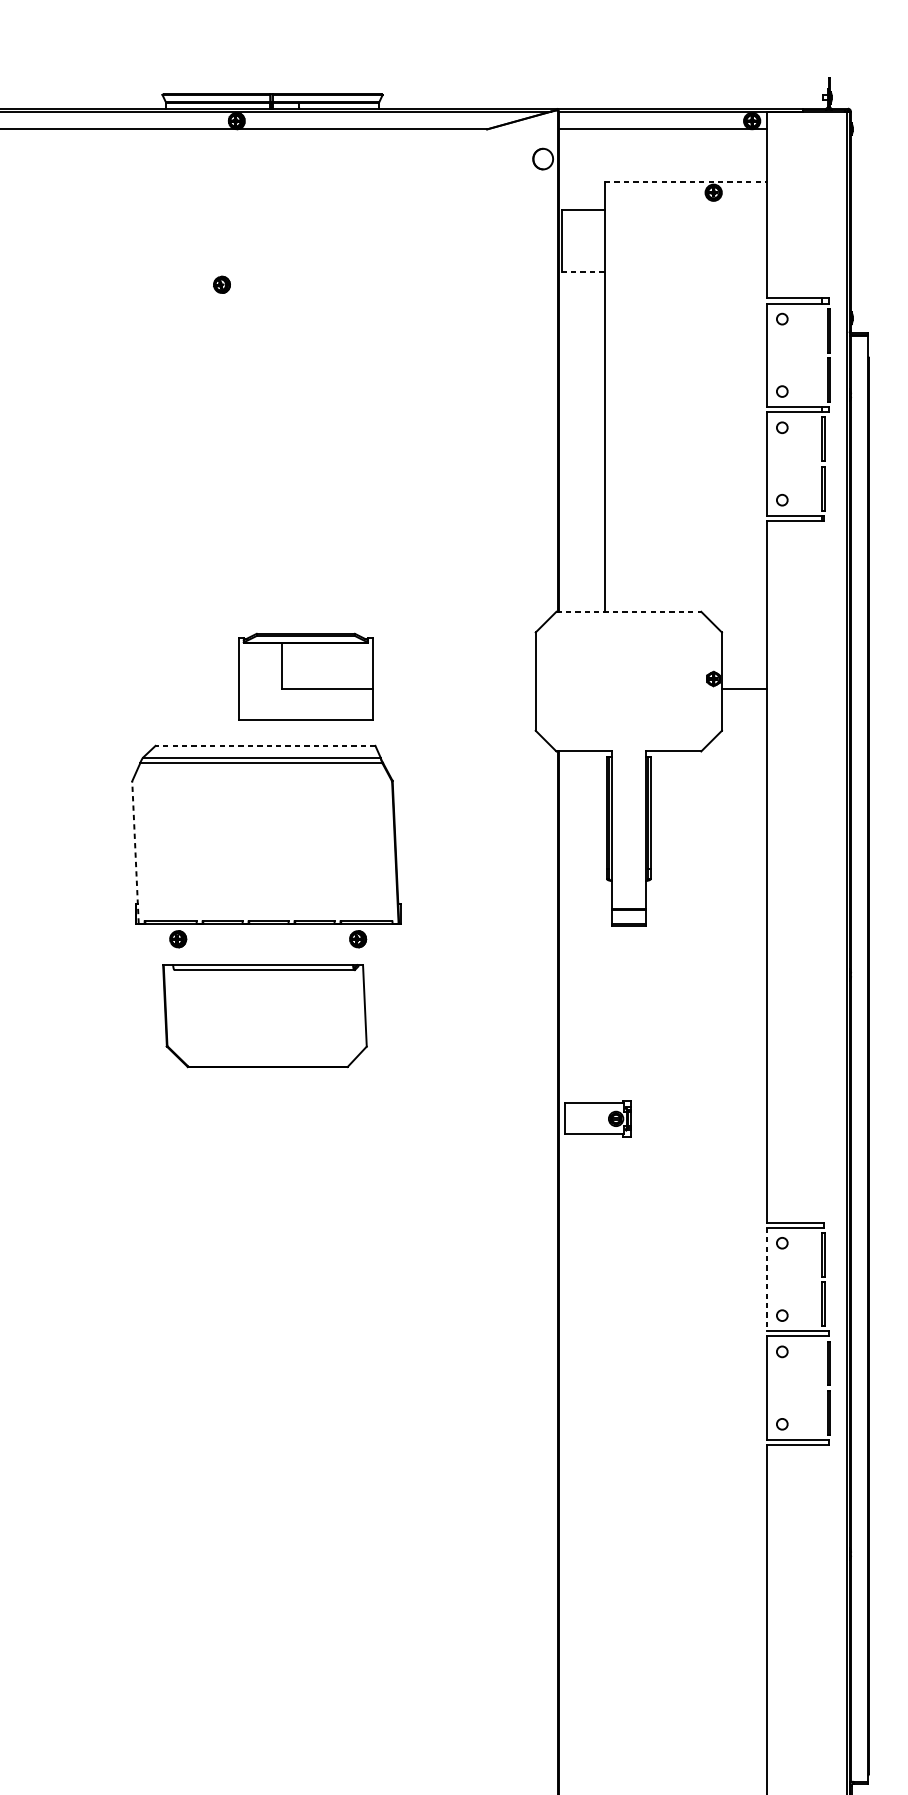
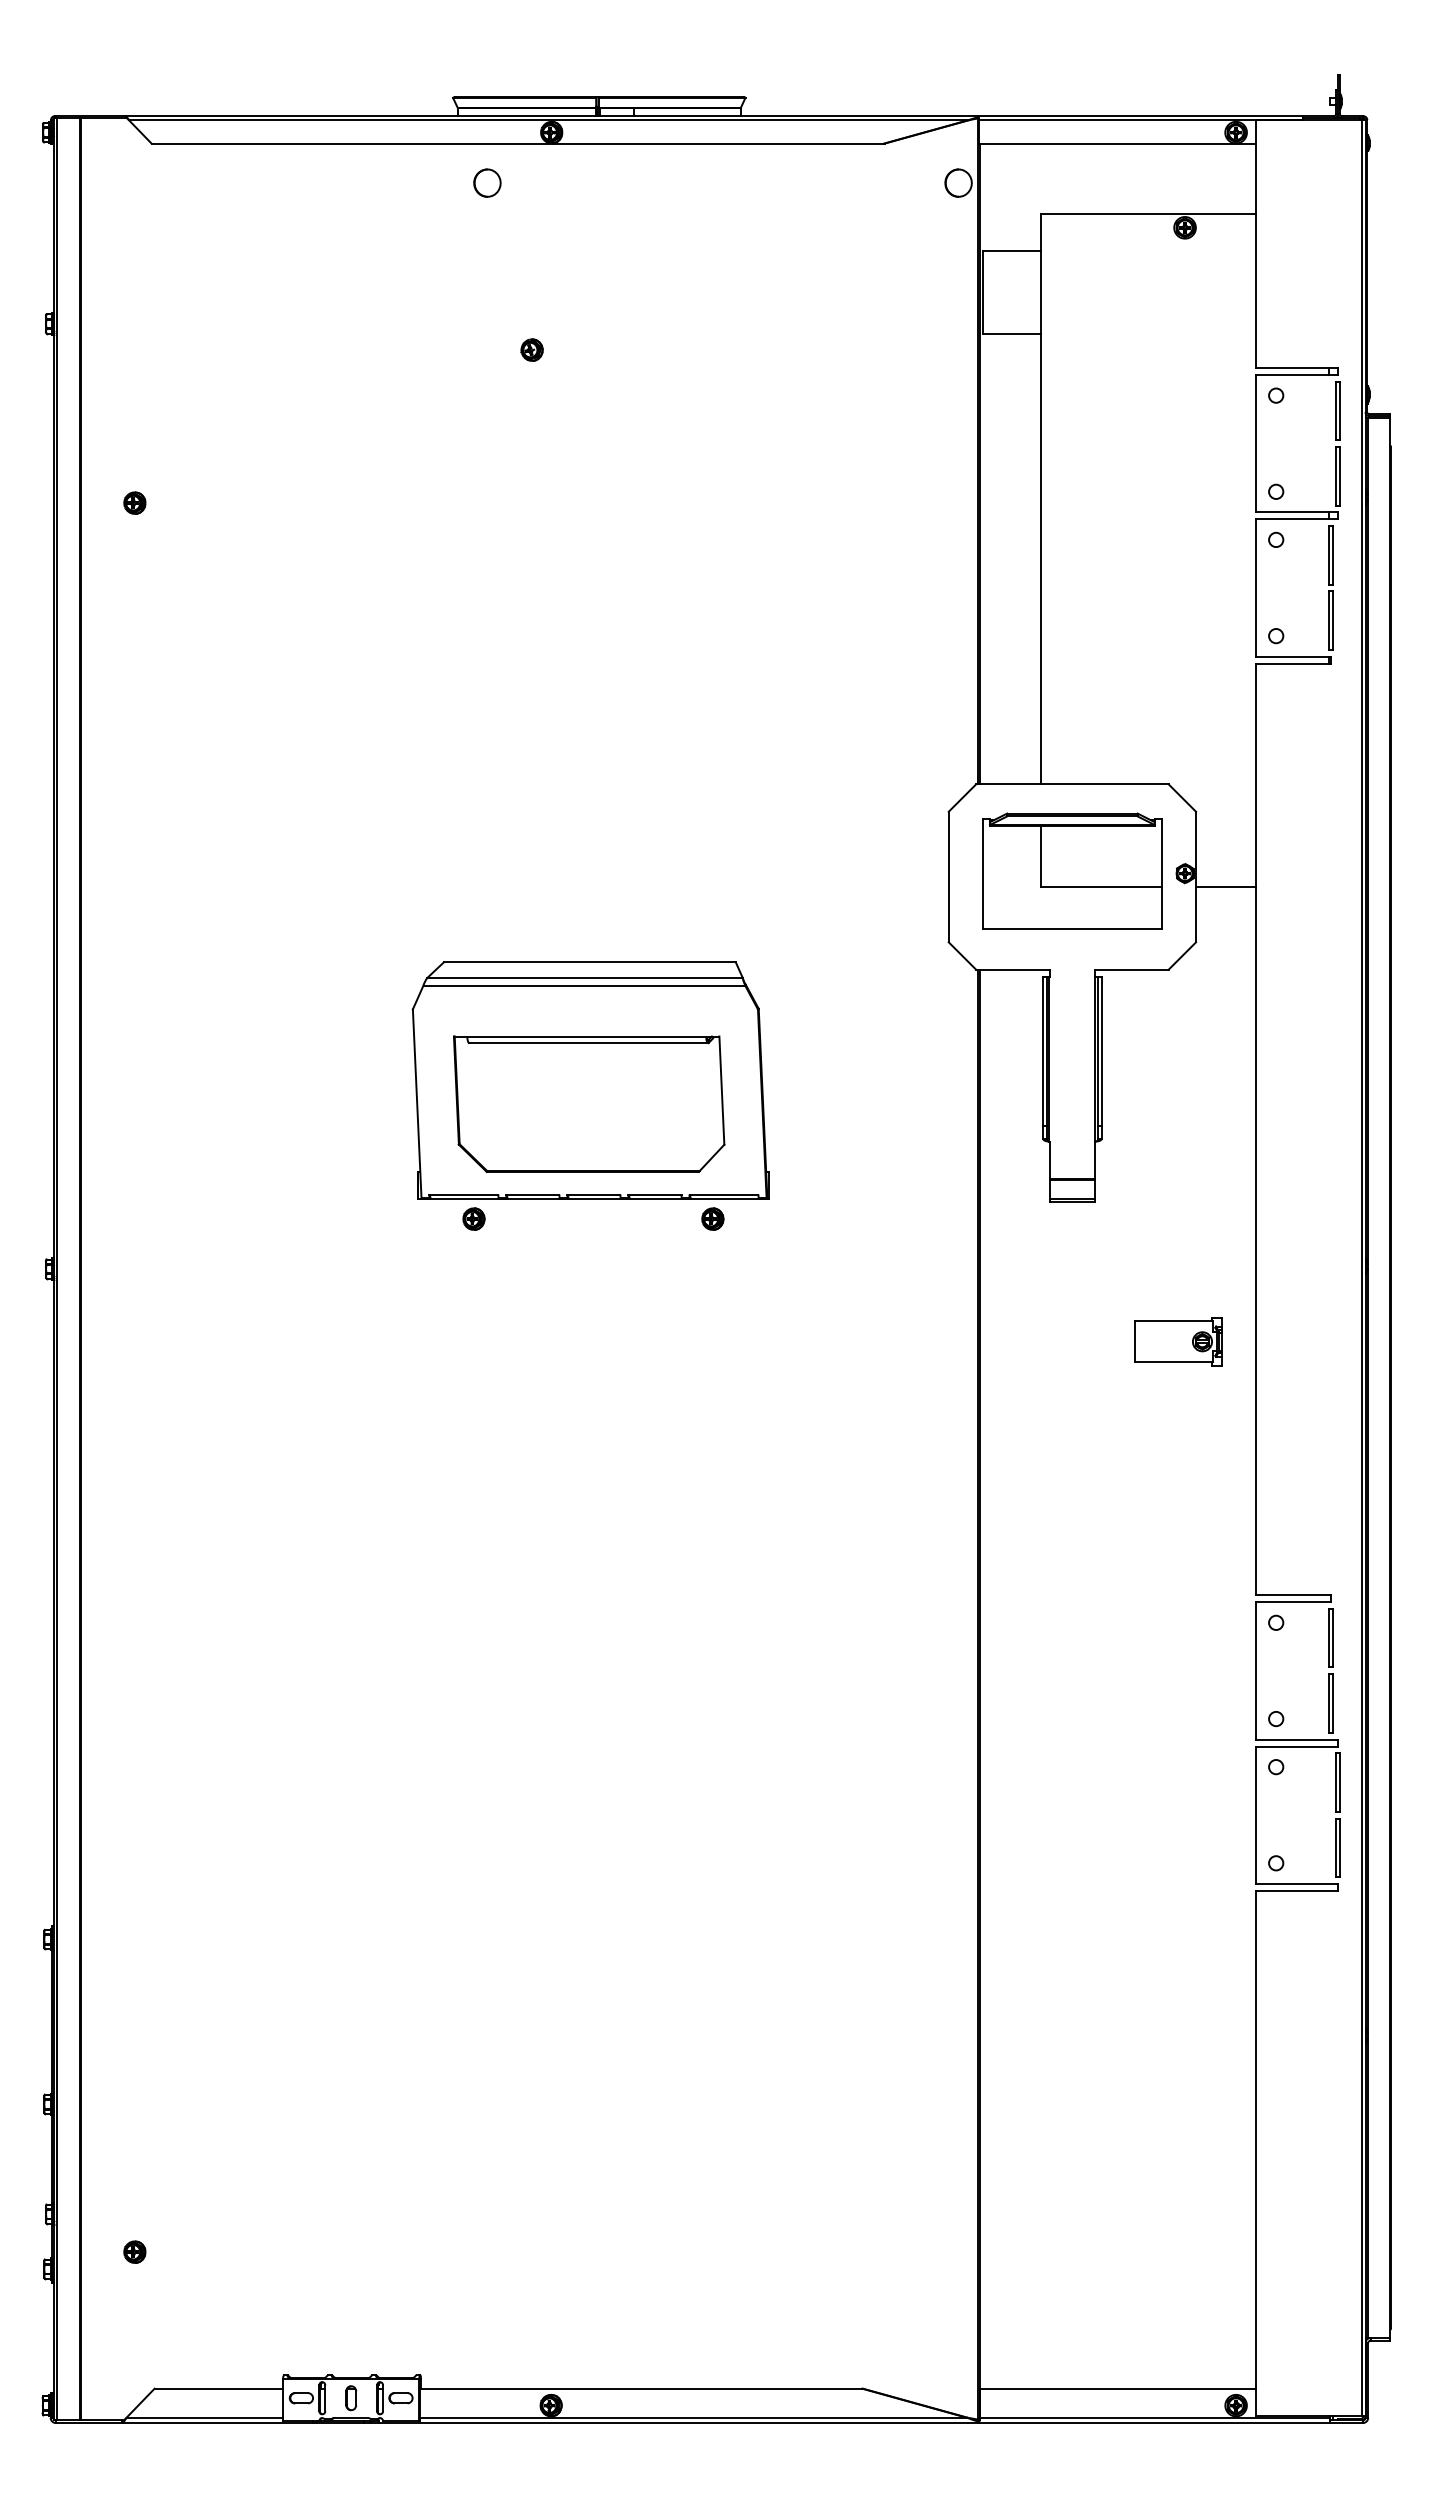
part: (188, 158) -> (487, 182), added
line: (686, 182) -> (1148, 214), dashed -> solid
line: (582, 272) -> (1011, 333), dashed -> solid
line: (628, 611) -> (1072, 784), dashed -> solid
part: (305, 676) -> (1072, 870), moved
line: (265, 745) -> (589, 962), dashed -> solid
line: (135, 852) -> (417, 1103), dashed -> solid
part: (265, 1015) -> (589, 1103), moved
part: (598, 1118) -> (1178, 1341), moved
line: (766, 1279) -> (1255, 1670), dashed -> solid

